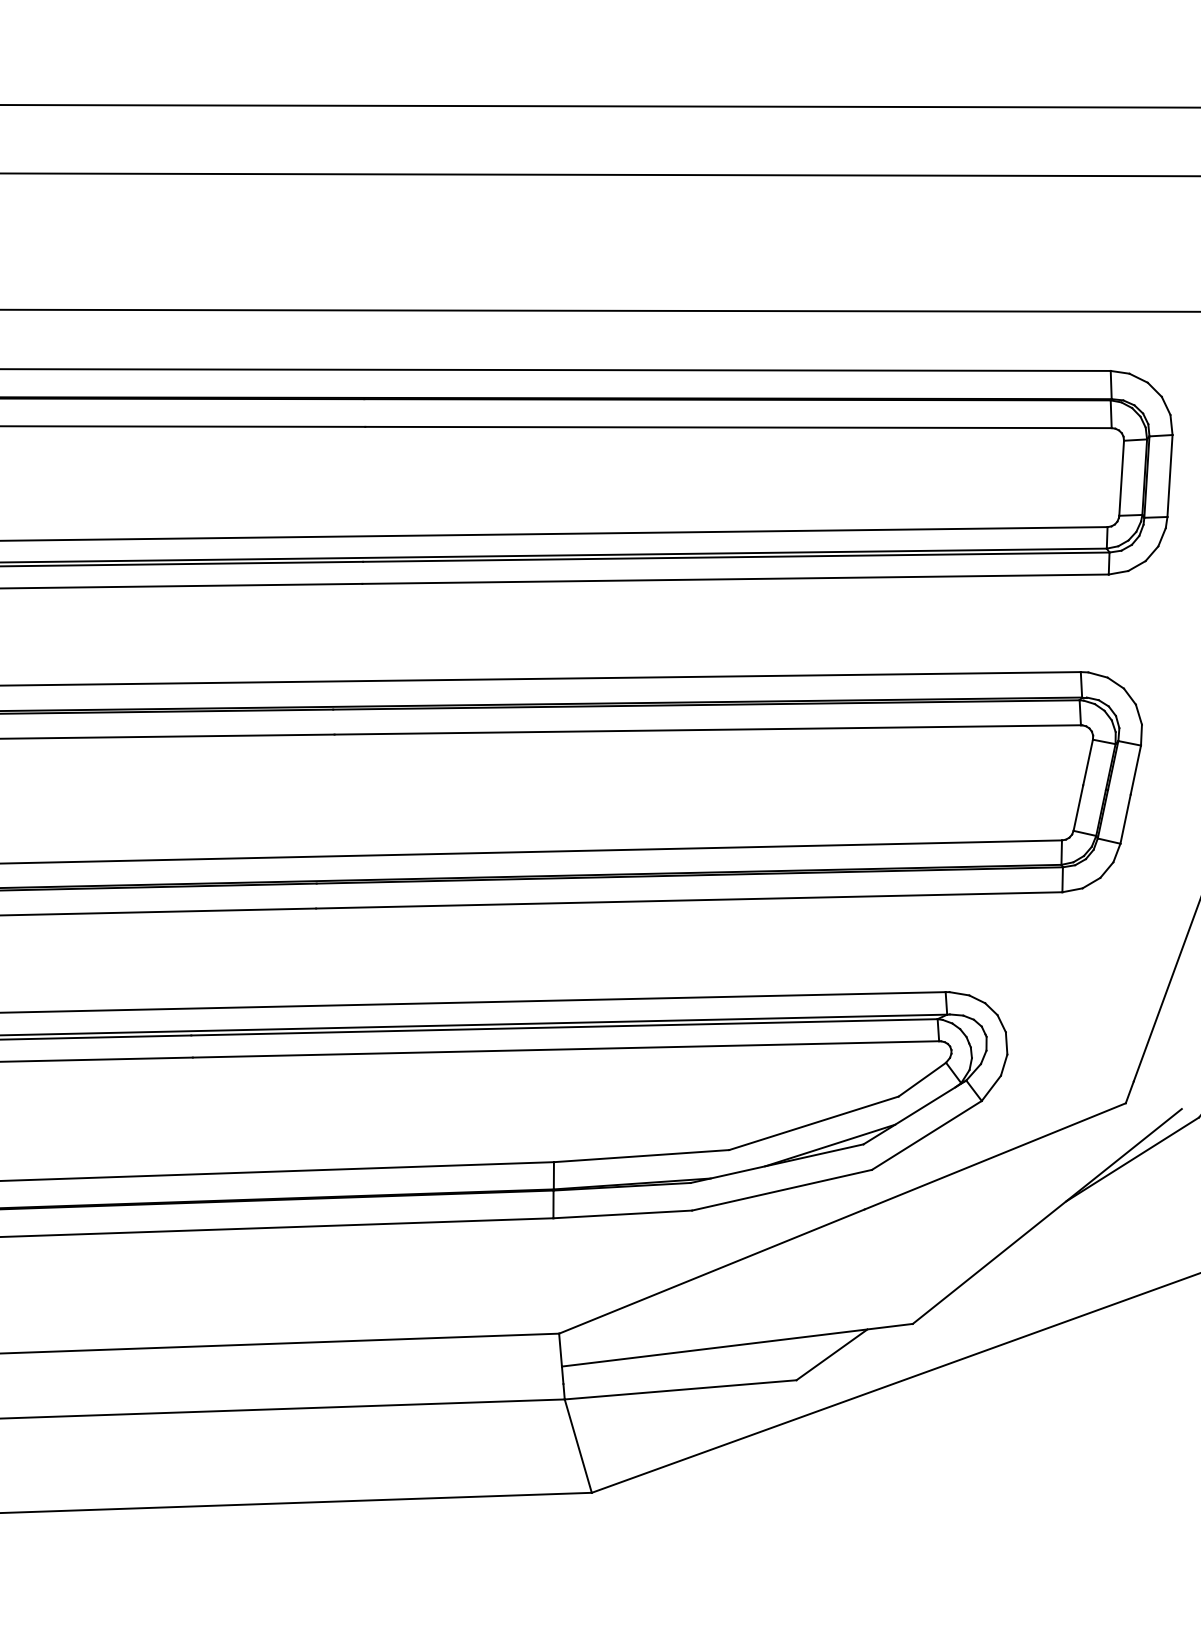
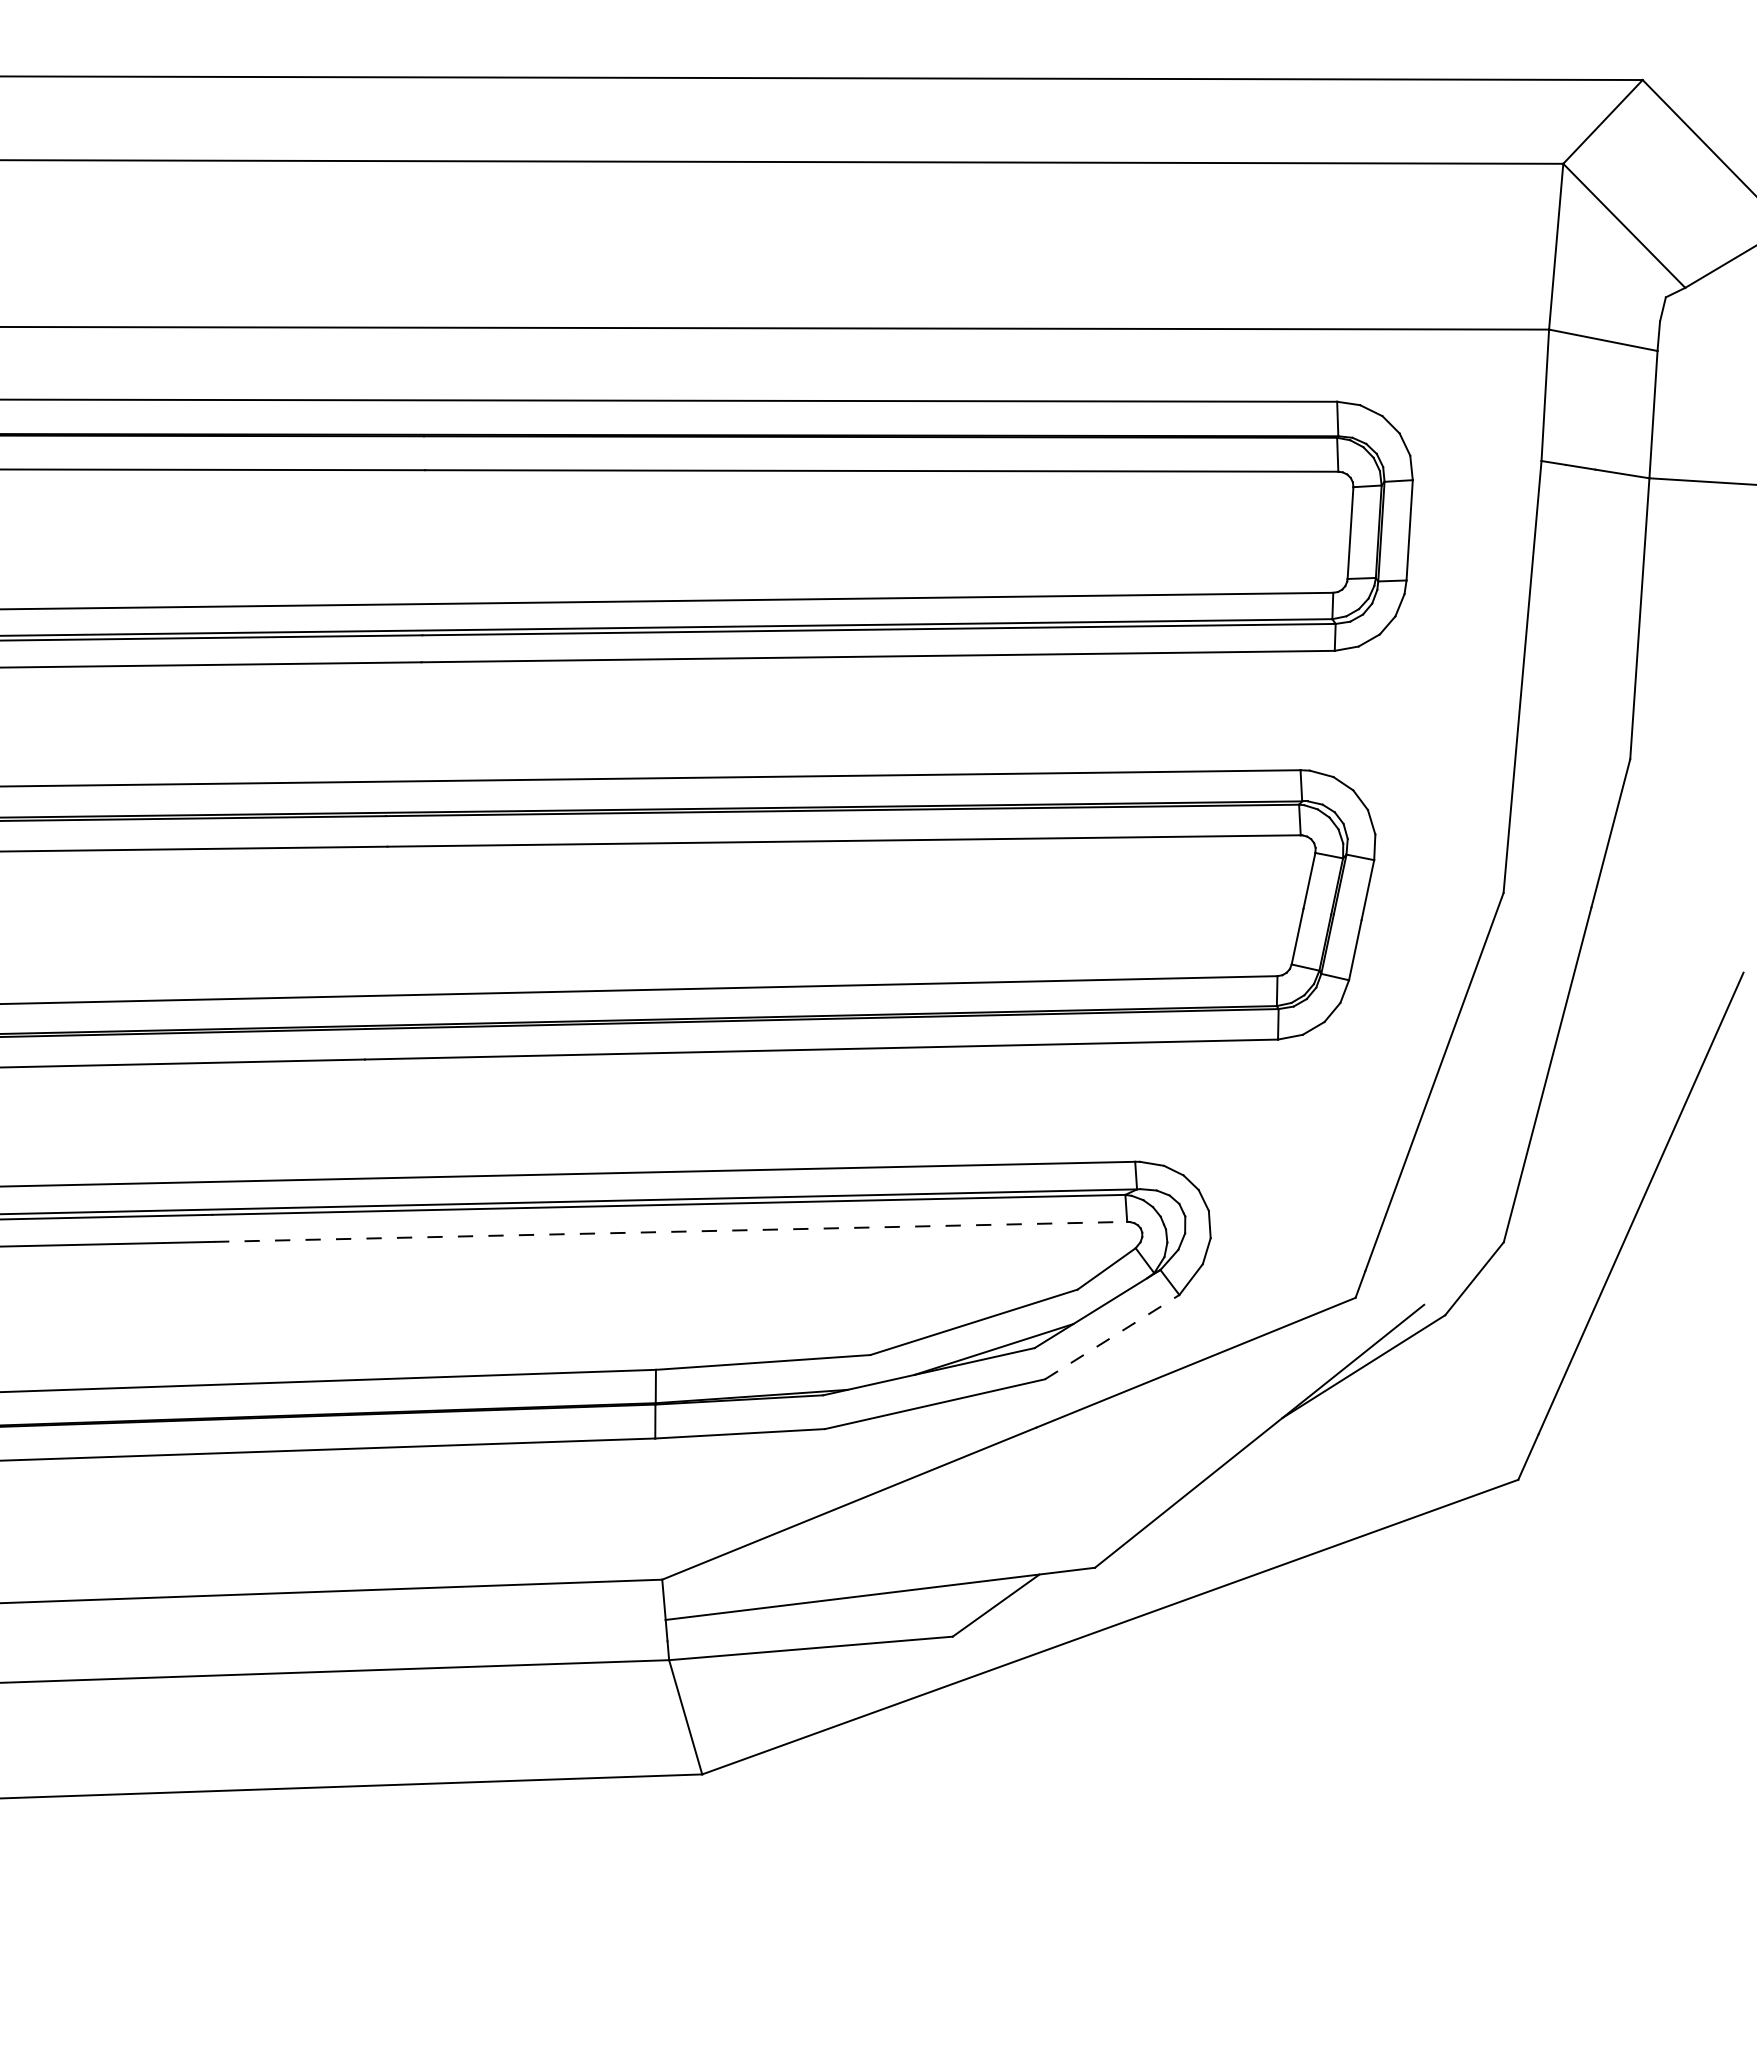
line: (565, 1049) -> (670, 1231), solid -> dashed
line: (927, 1134) -> (1112, 1336), solid -> dashed

